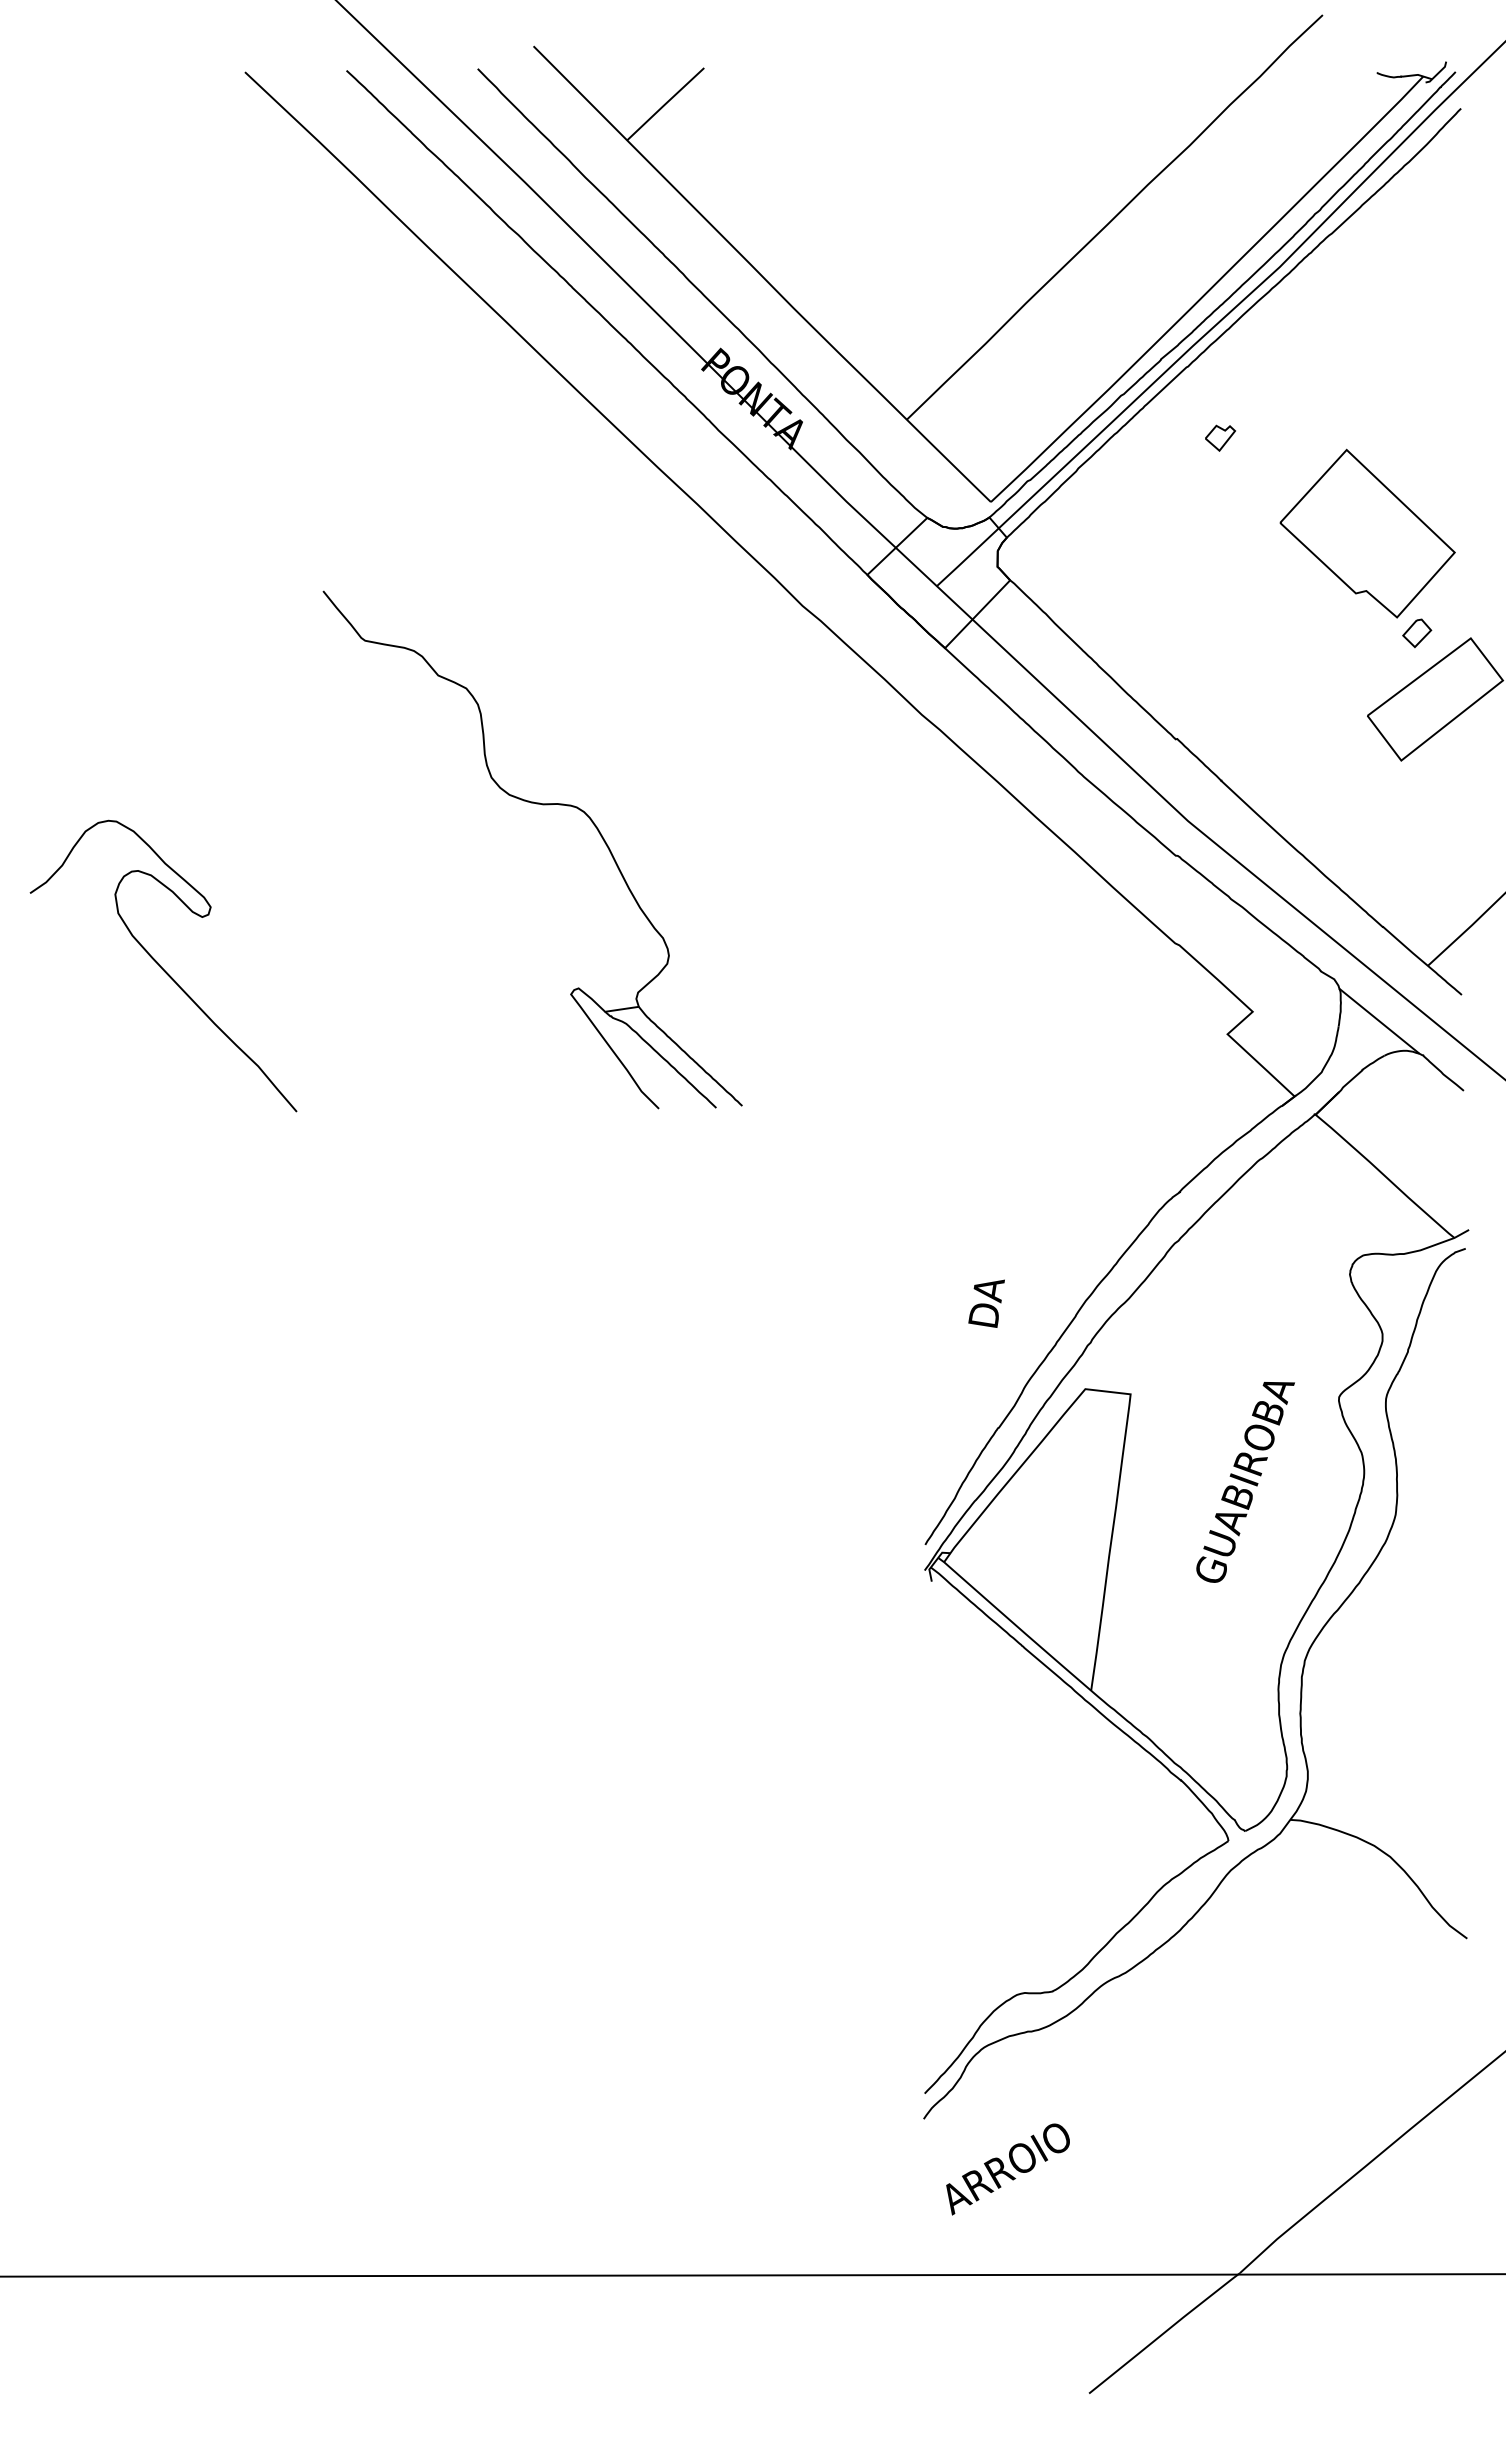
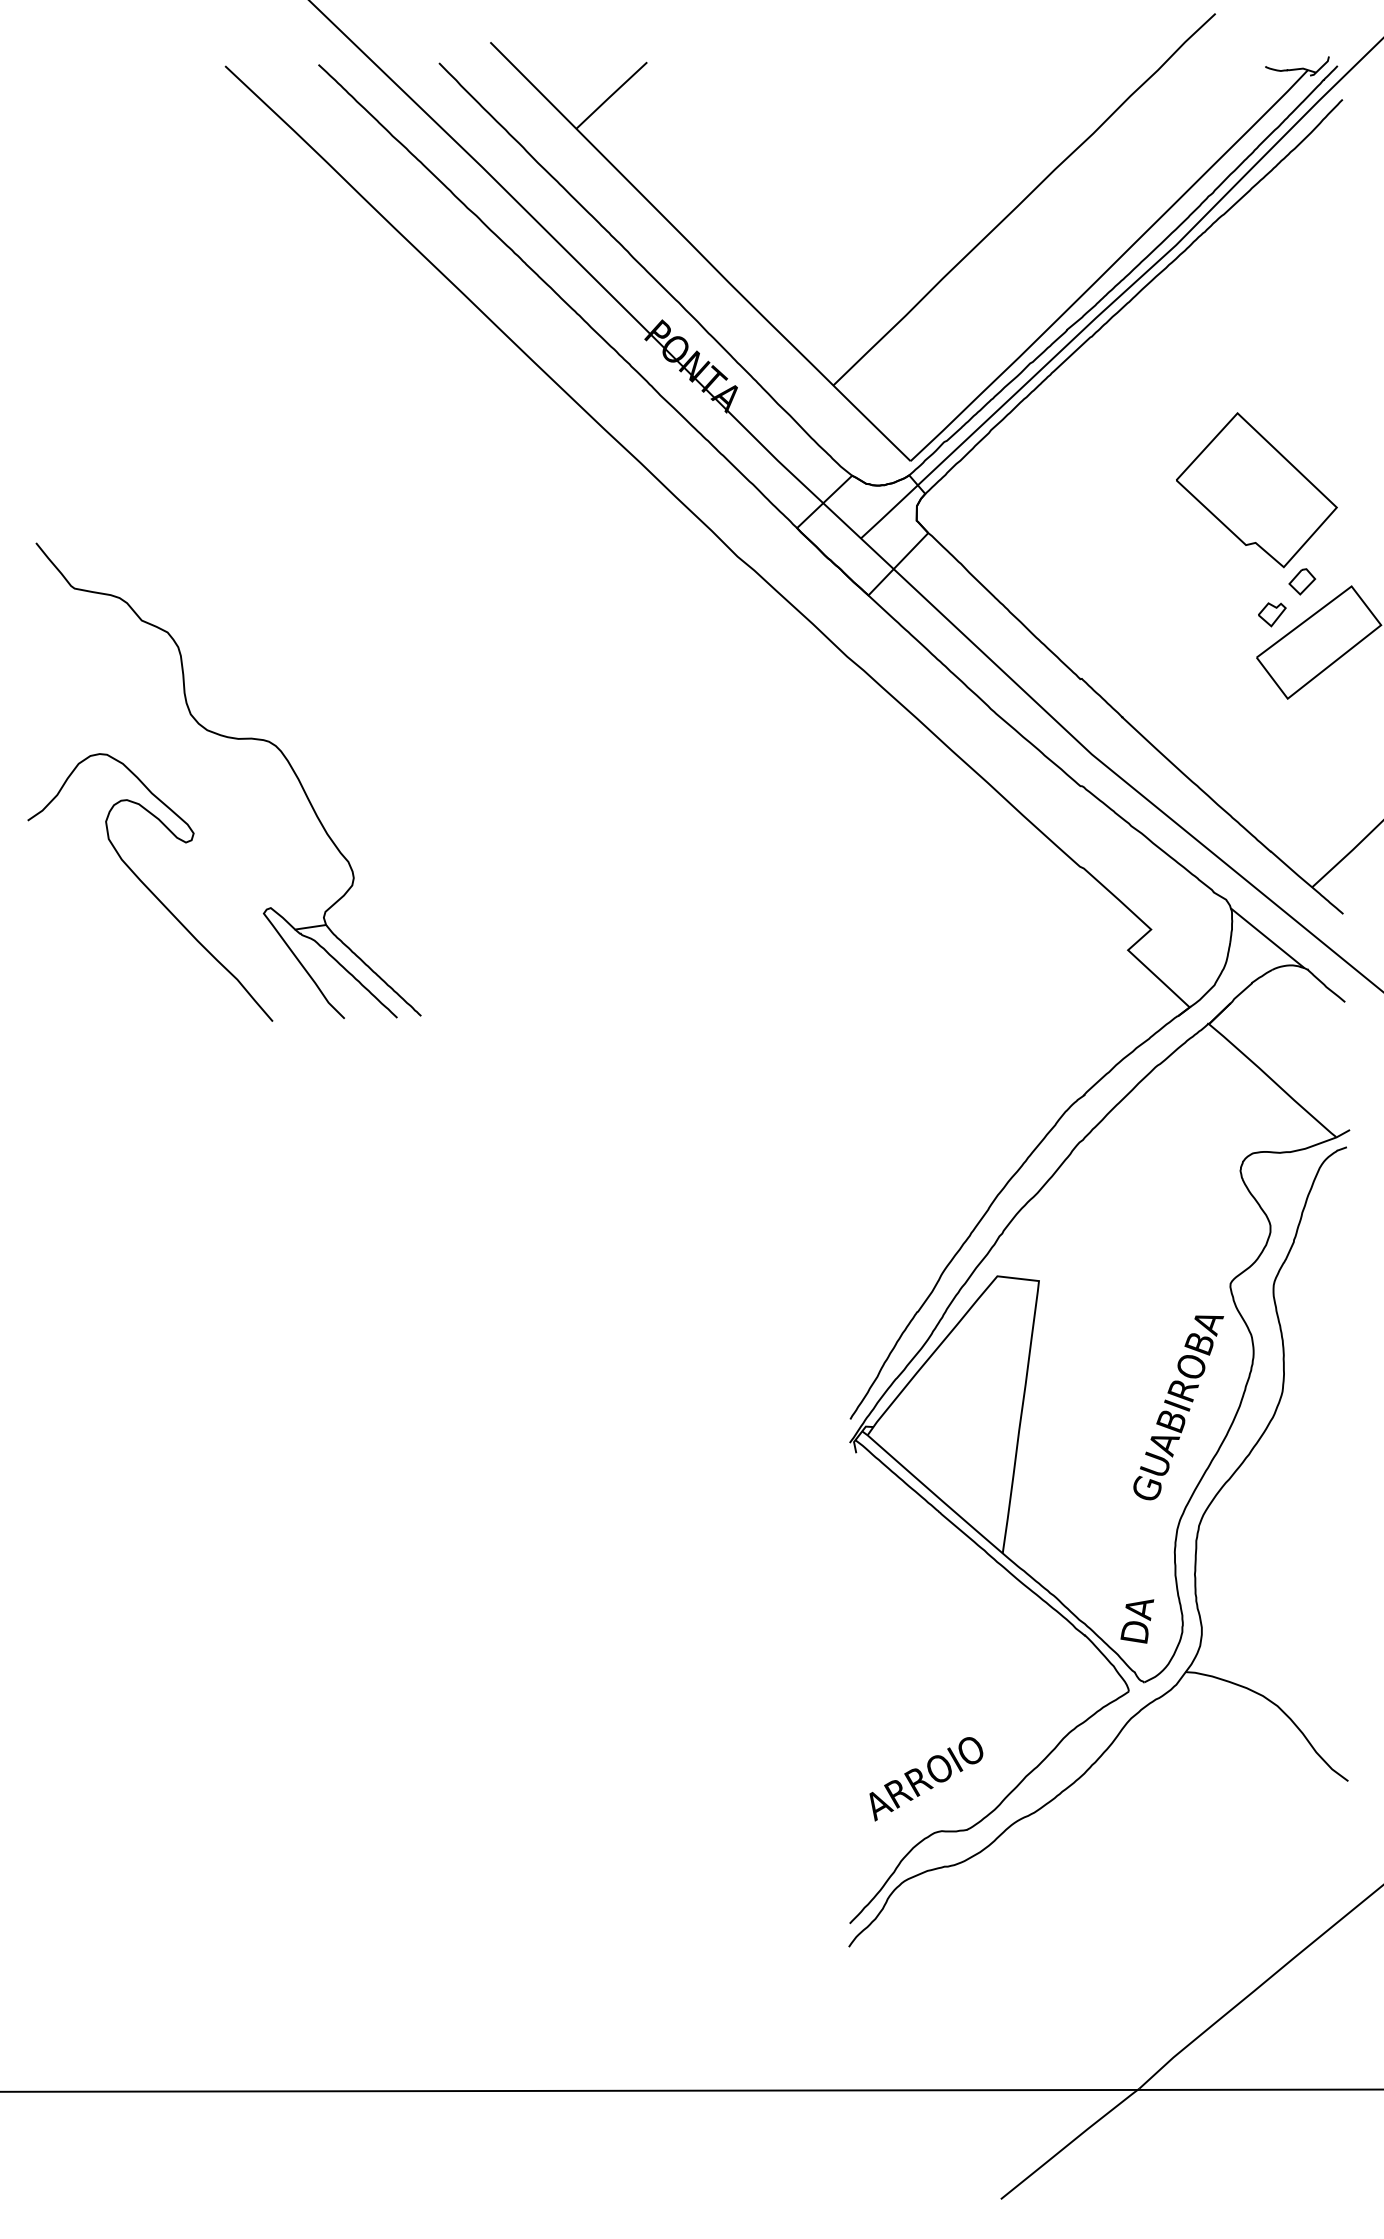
part: (1220, 437) -> (1272, 614), moved
part: (542, 805) -> (237, 739), moved
text: (986, 1303) -> (1137, 1621), moved
text: (1245, 1482) -> (1178, 1408), moved
text: (1007, 2169) -> (925, 1779), moved

